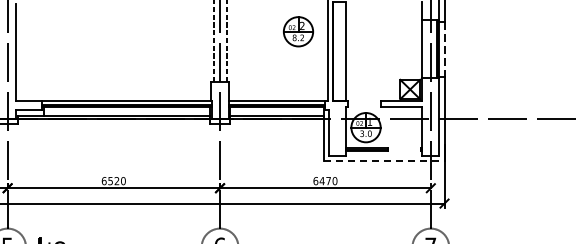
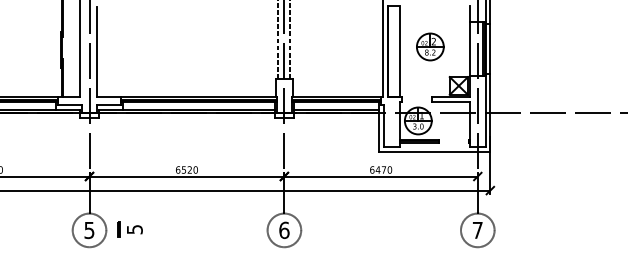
part: (298, 31) -> (430, 46), moved
line: (444, 49) -> (490, 49), dashed -> solid
line: (384, 160) -> (435, 151), dashed -> solid

